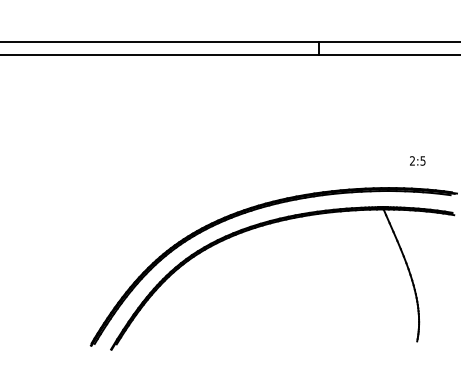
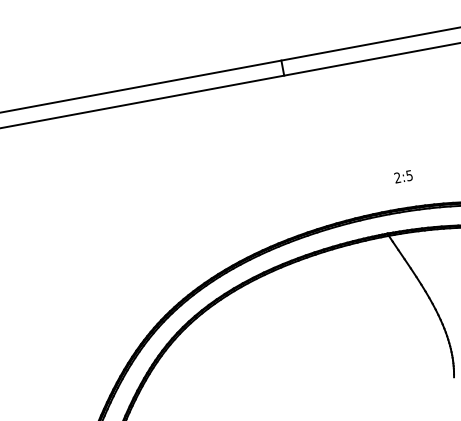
text: (417, 160) -> (403, 176), moved

